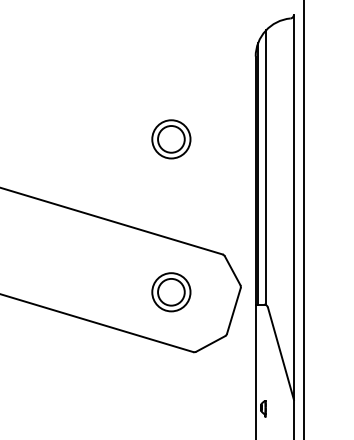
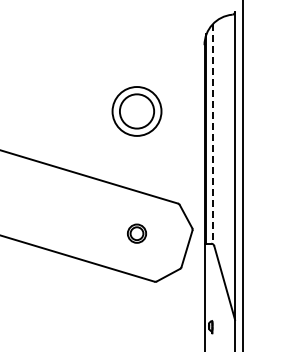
part: (170, 139) -> (136, 111), size x1.6
line: (266, 168) -> (213, 134), solid -> dashed
part: (170, 291) -> (136, 233), size x0.6

